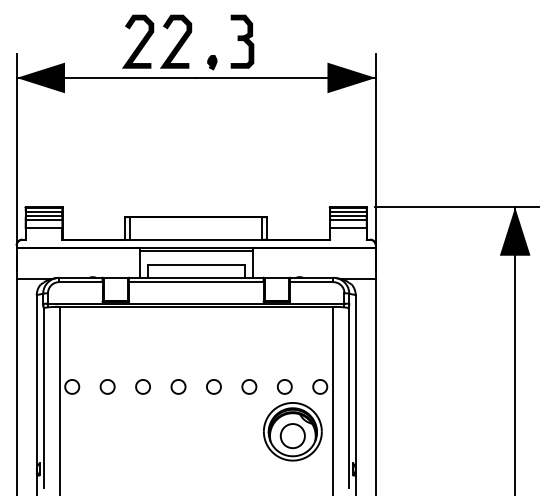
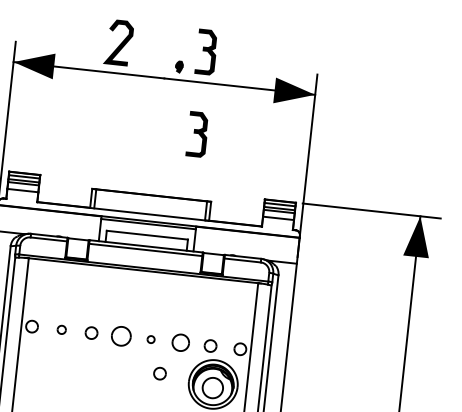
curve: (178, 41) -> (152, 46), removed
part: (242, 139) -> (197, 134), added
part: (107, 386) -> (61, 329), size x0.7
part: (178, 386) -> (121, 335), size x1.6
part: (213, 386) -> (150, 339), size x0.6
part: (249, 386) -> (180, 342), size x1.4
part: (228, 425) -> (159, 373), added

